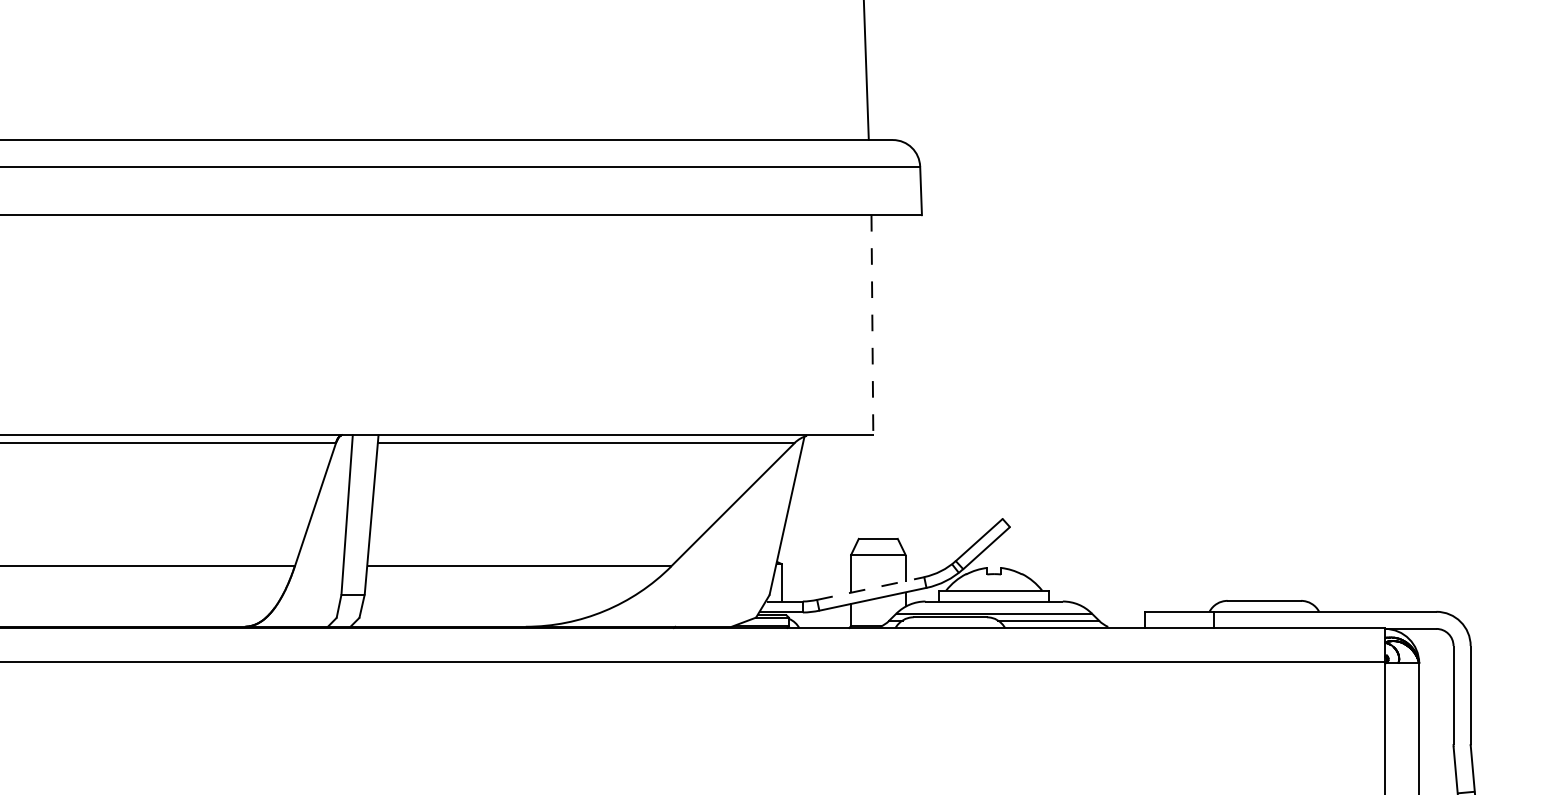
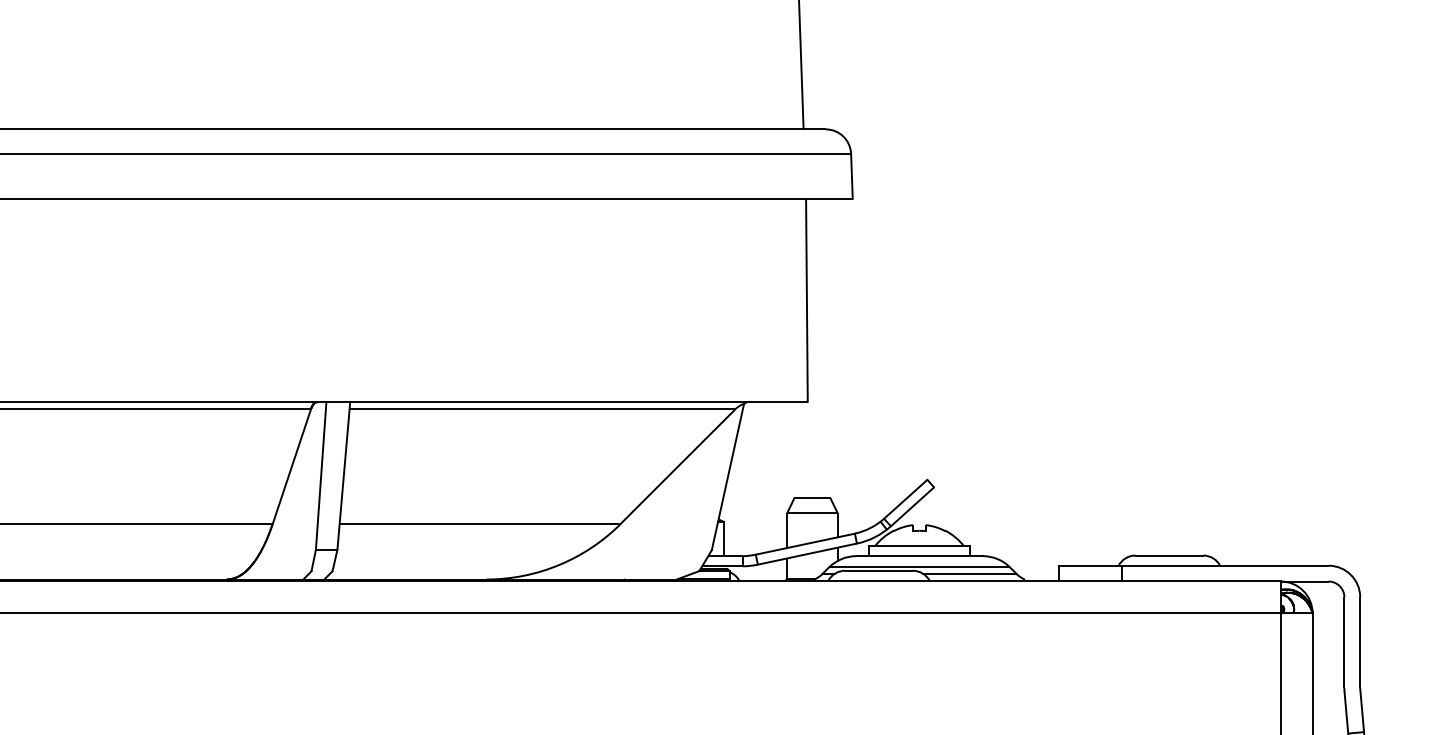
line: (871, 326) -> (806, 301), dashed -> solid
line: (870, 588) -> (805, 544), dashed -> solid

